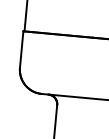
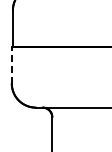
line: (21, 48) -> (11, 64), solid -> dashed

